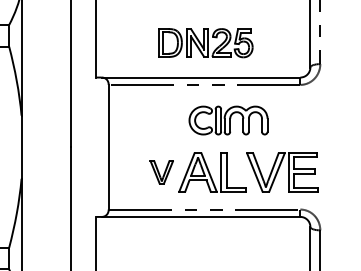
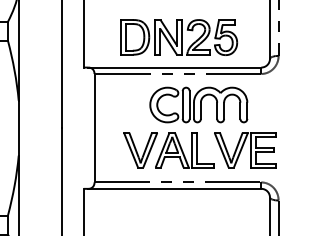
part: (205, 43) -> (178, 37), size x1.43
part: (228, 120) -> (198, 104), size x1.43
part: (161, 172) -> (140, 150), size x1.67

